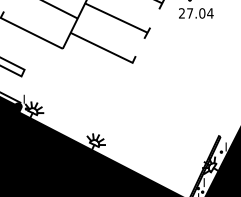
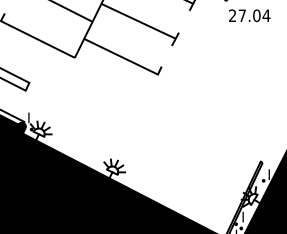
text: (196, 13) -> (249, 15), moved

